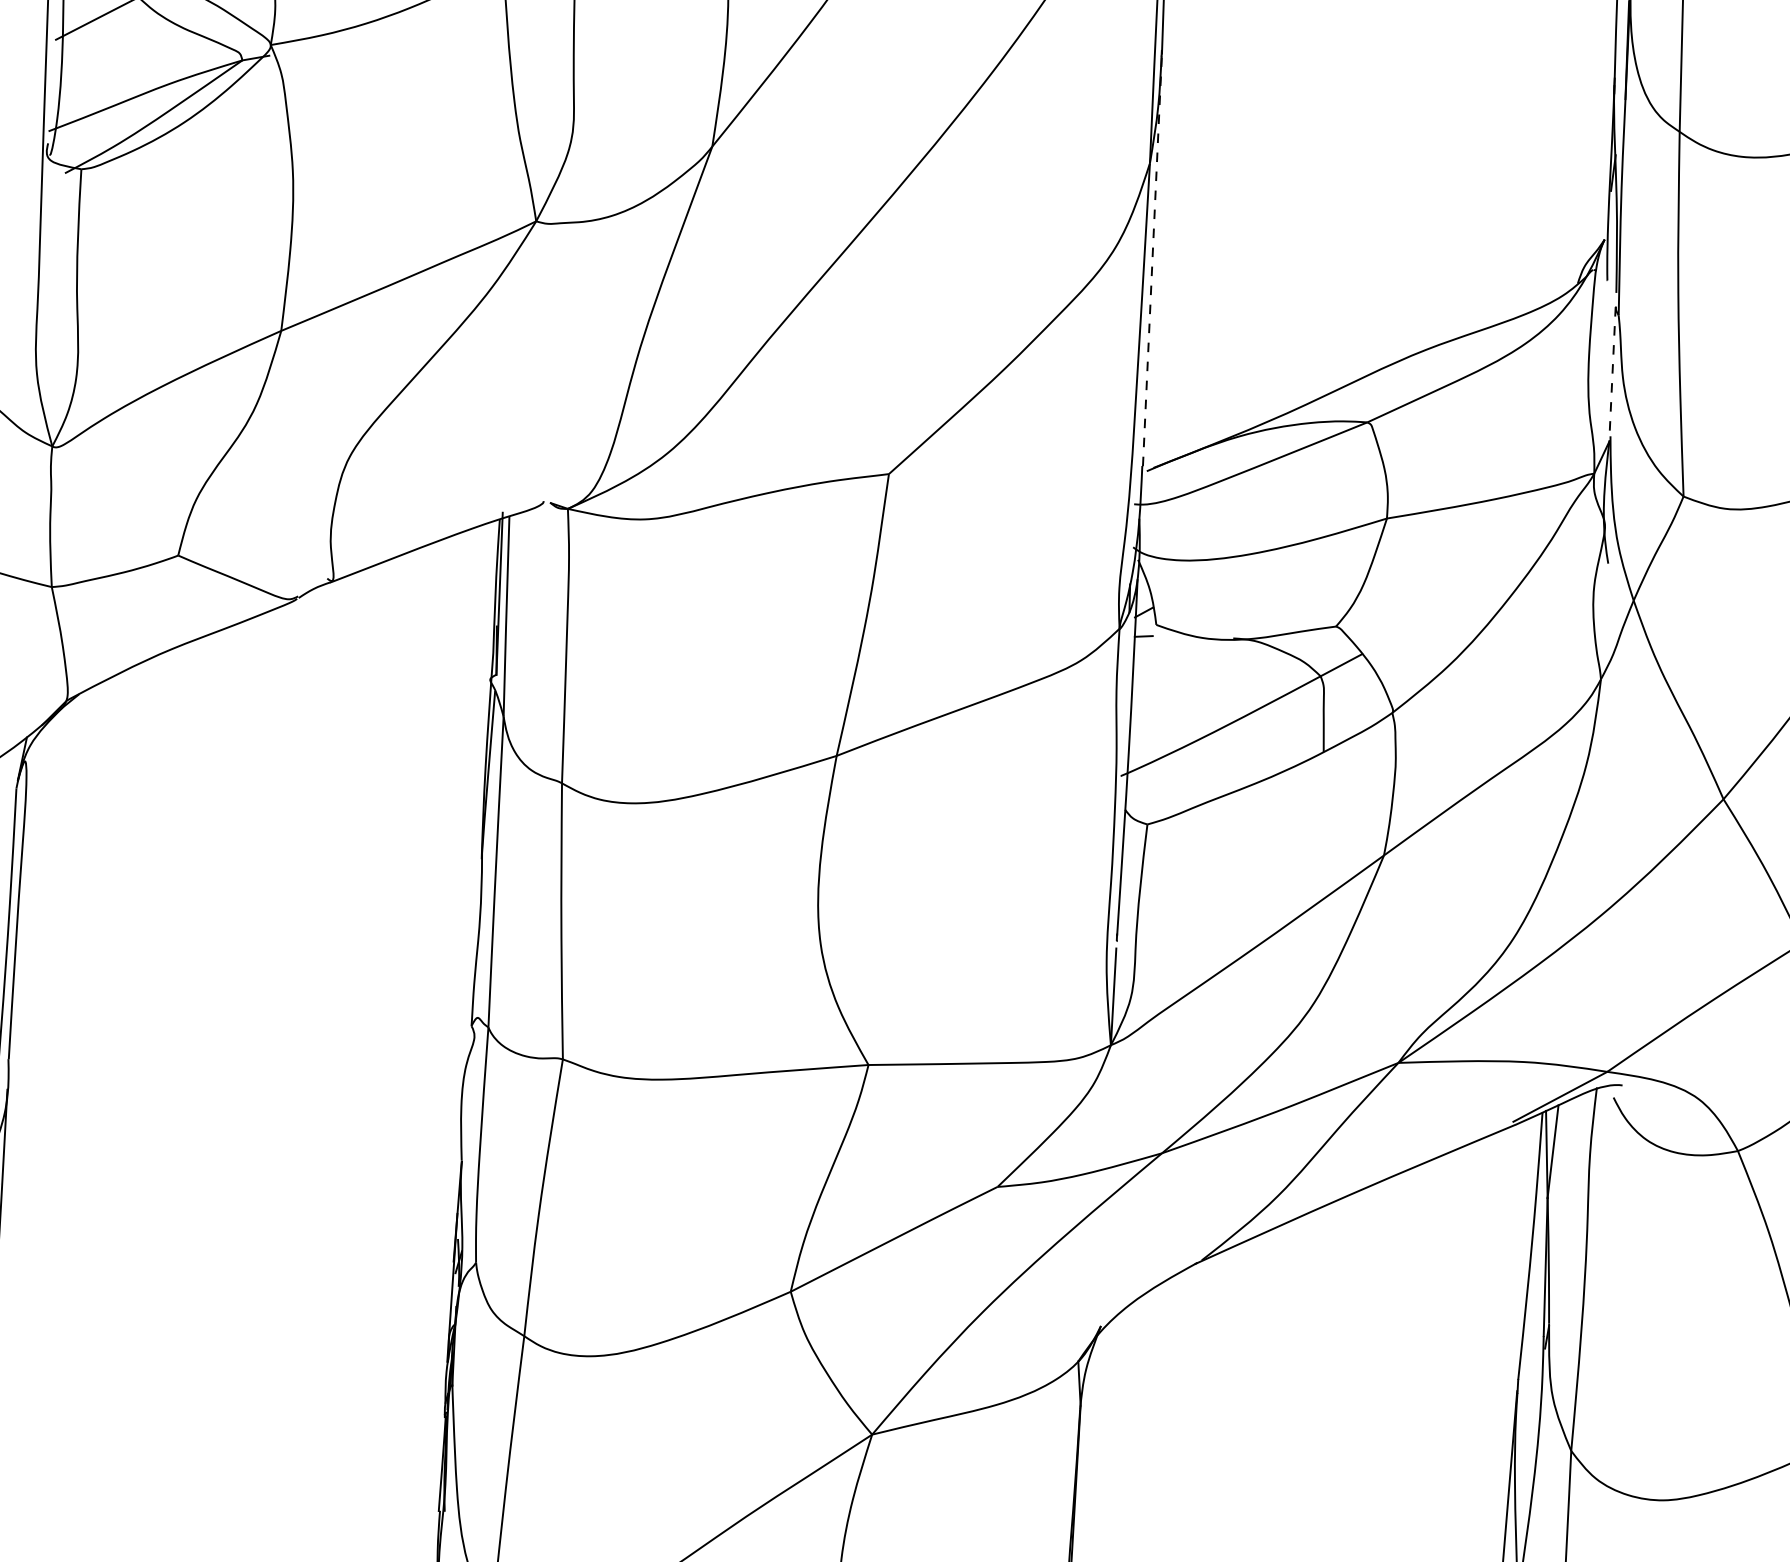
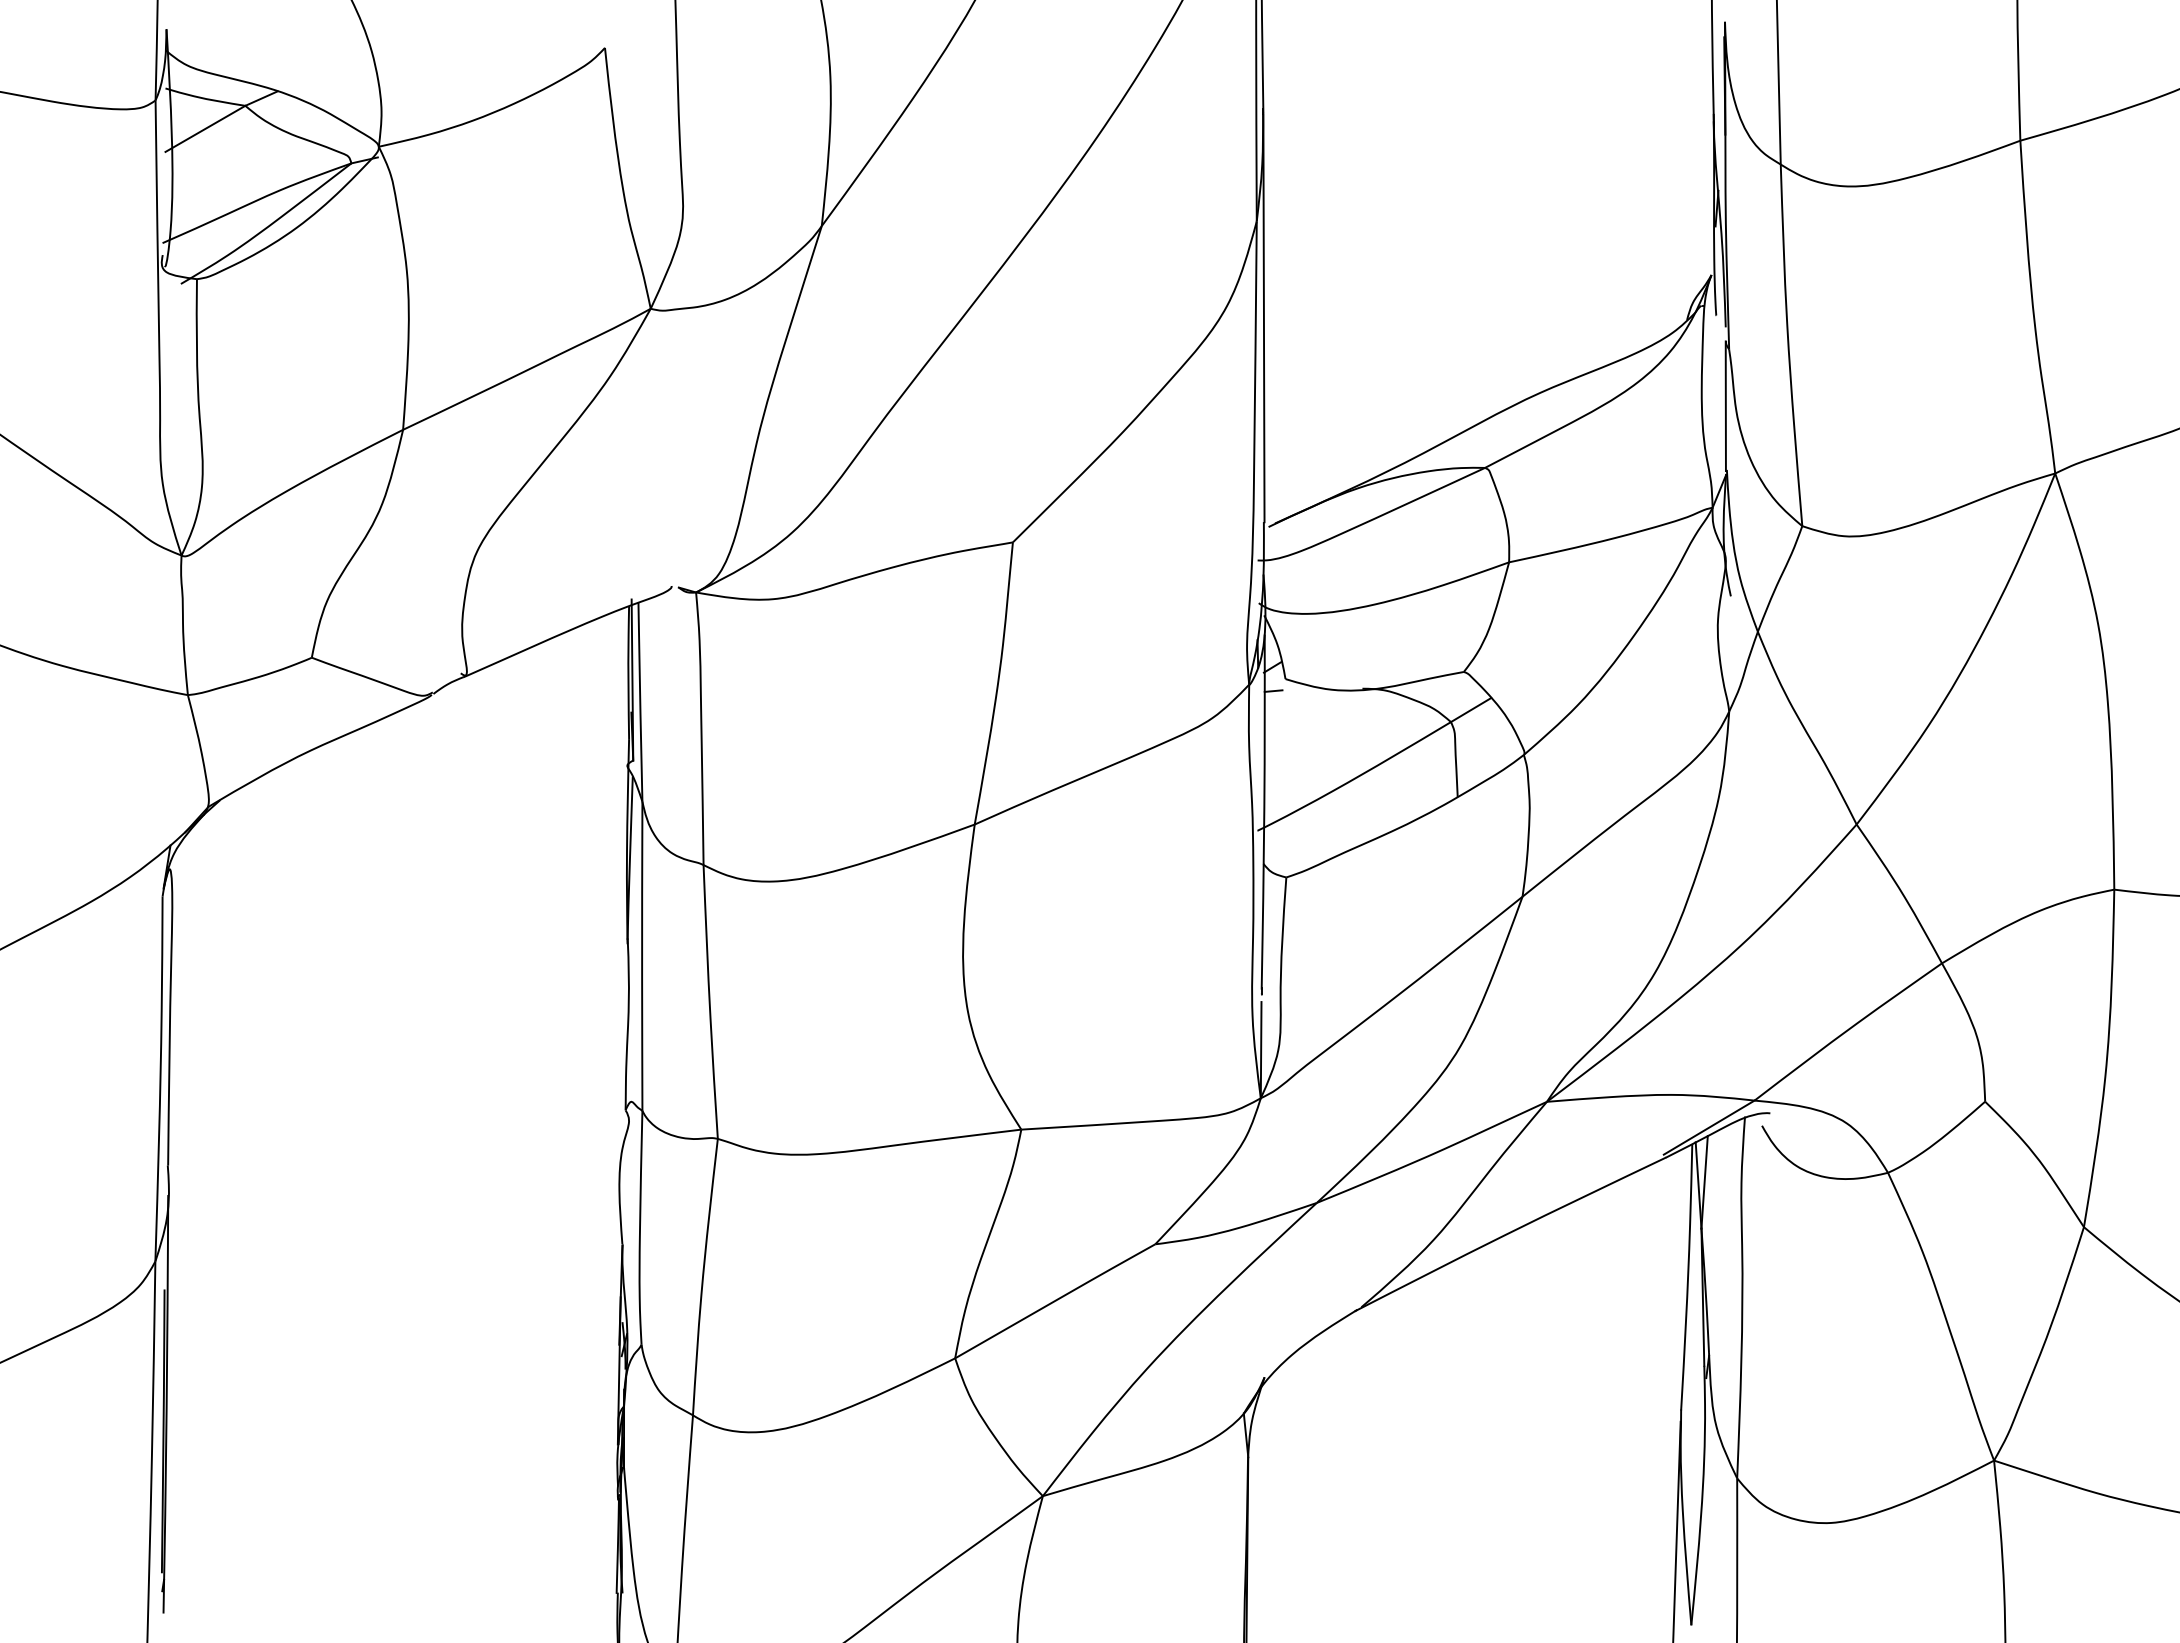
line: (1152, 260) -> (1263, 317), dashed -> solid
line: (1612, 372) -> (1725, 406), dashed -> solid

